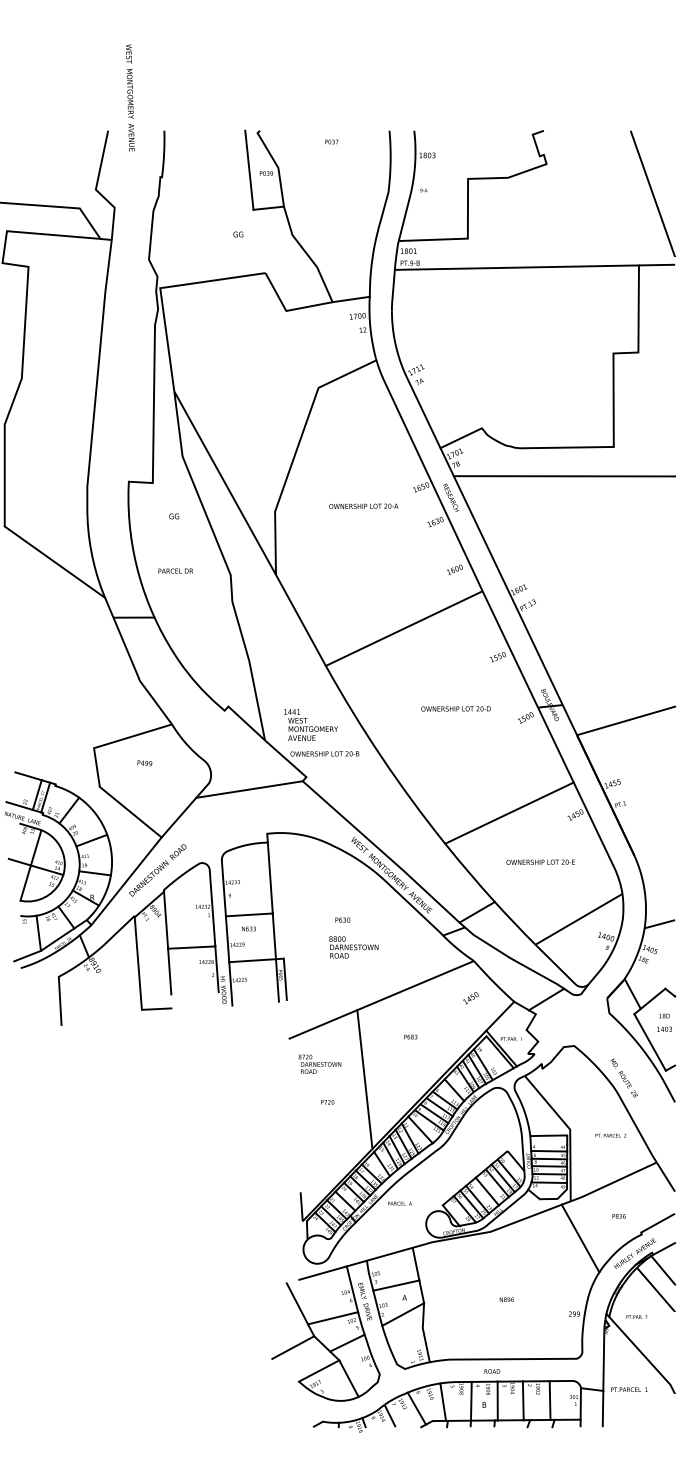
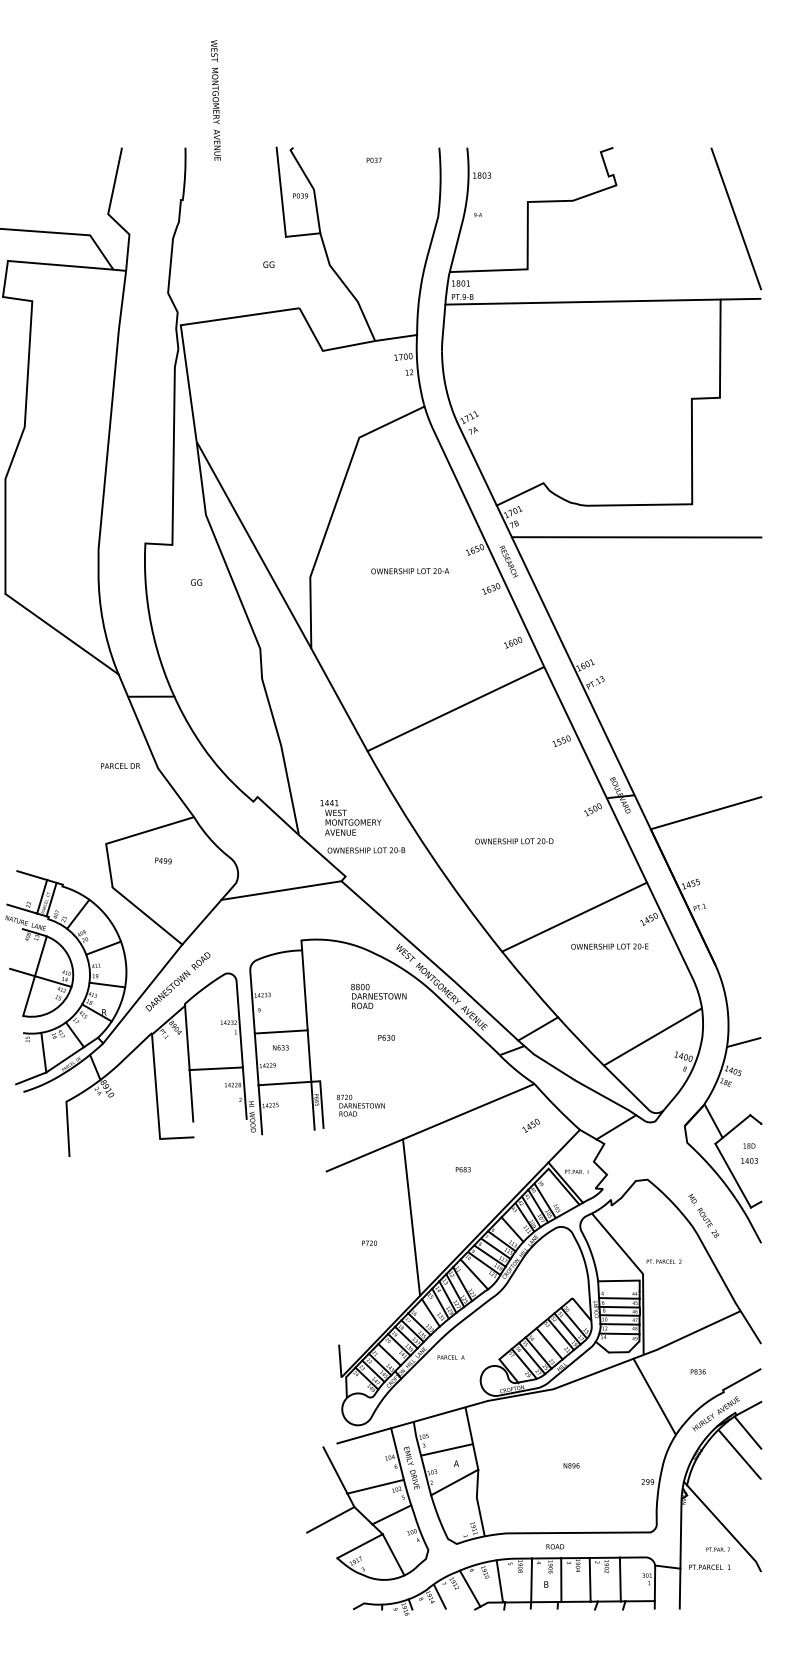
text: (130, 97) -> (216, 100), moved
text: (175, 570) -> (120, 765), moved
text: (455, 708) -> (513, 840), moved
text: (540, 861) -> (609, 945), moved
text: (353, 947) -> (378, 996), moved
text: (319, 1063) -> (360, 1104), moved
text: (610, 1135) -> (663, 1261), moved
text: (636, 1316) -> (717, 1549), moved

